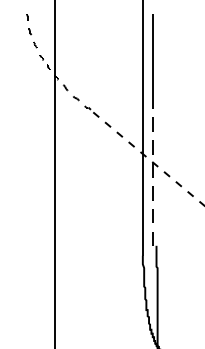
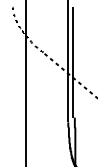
line: (153, 170) -> (73, 81), dashed -> solid

